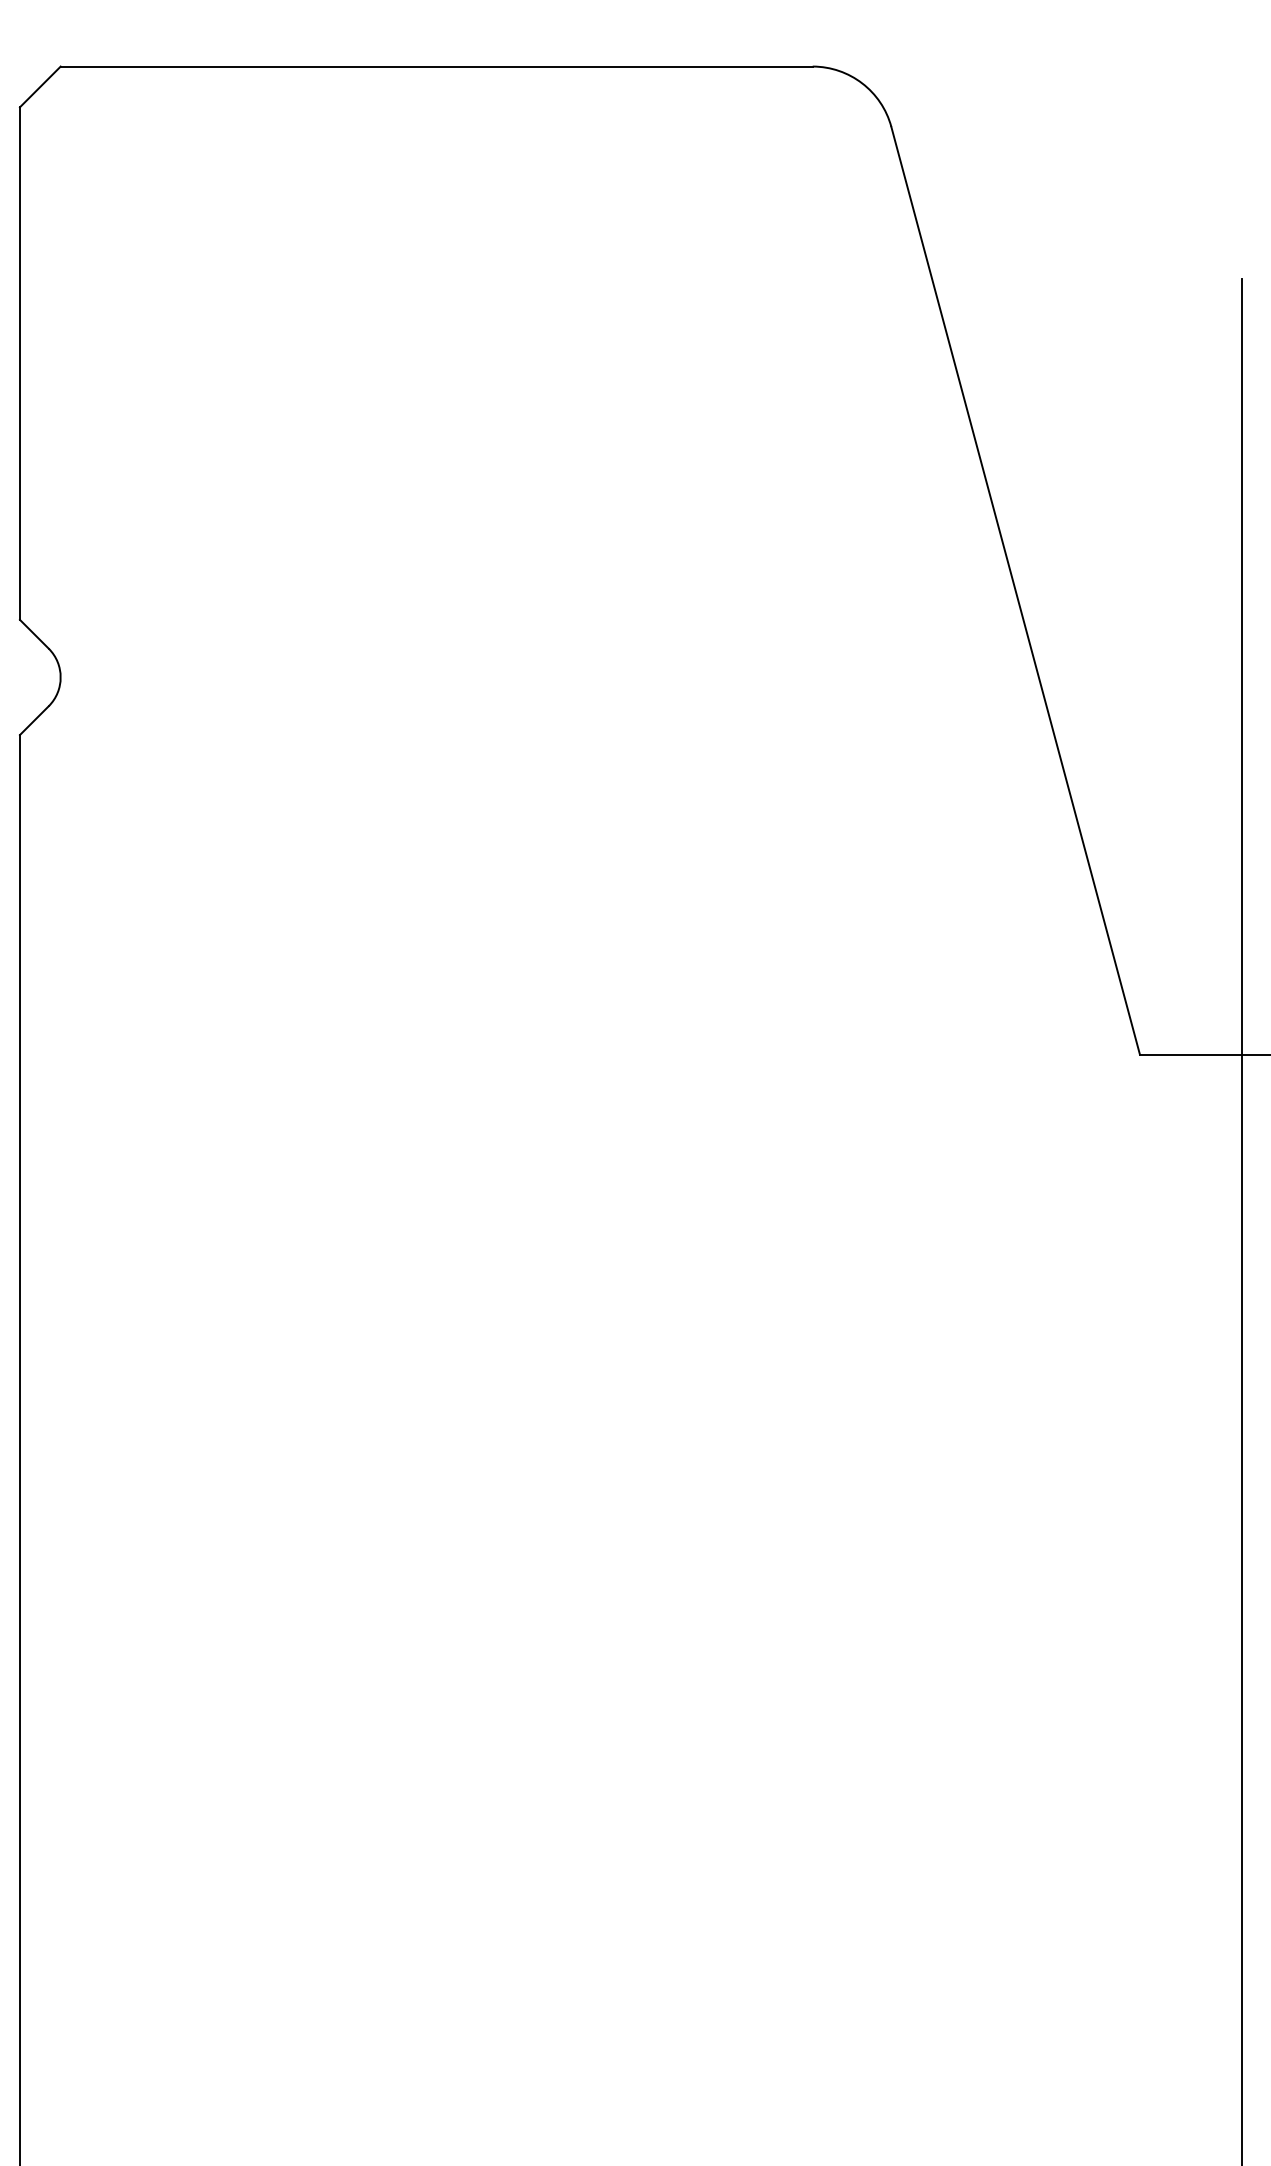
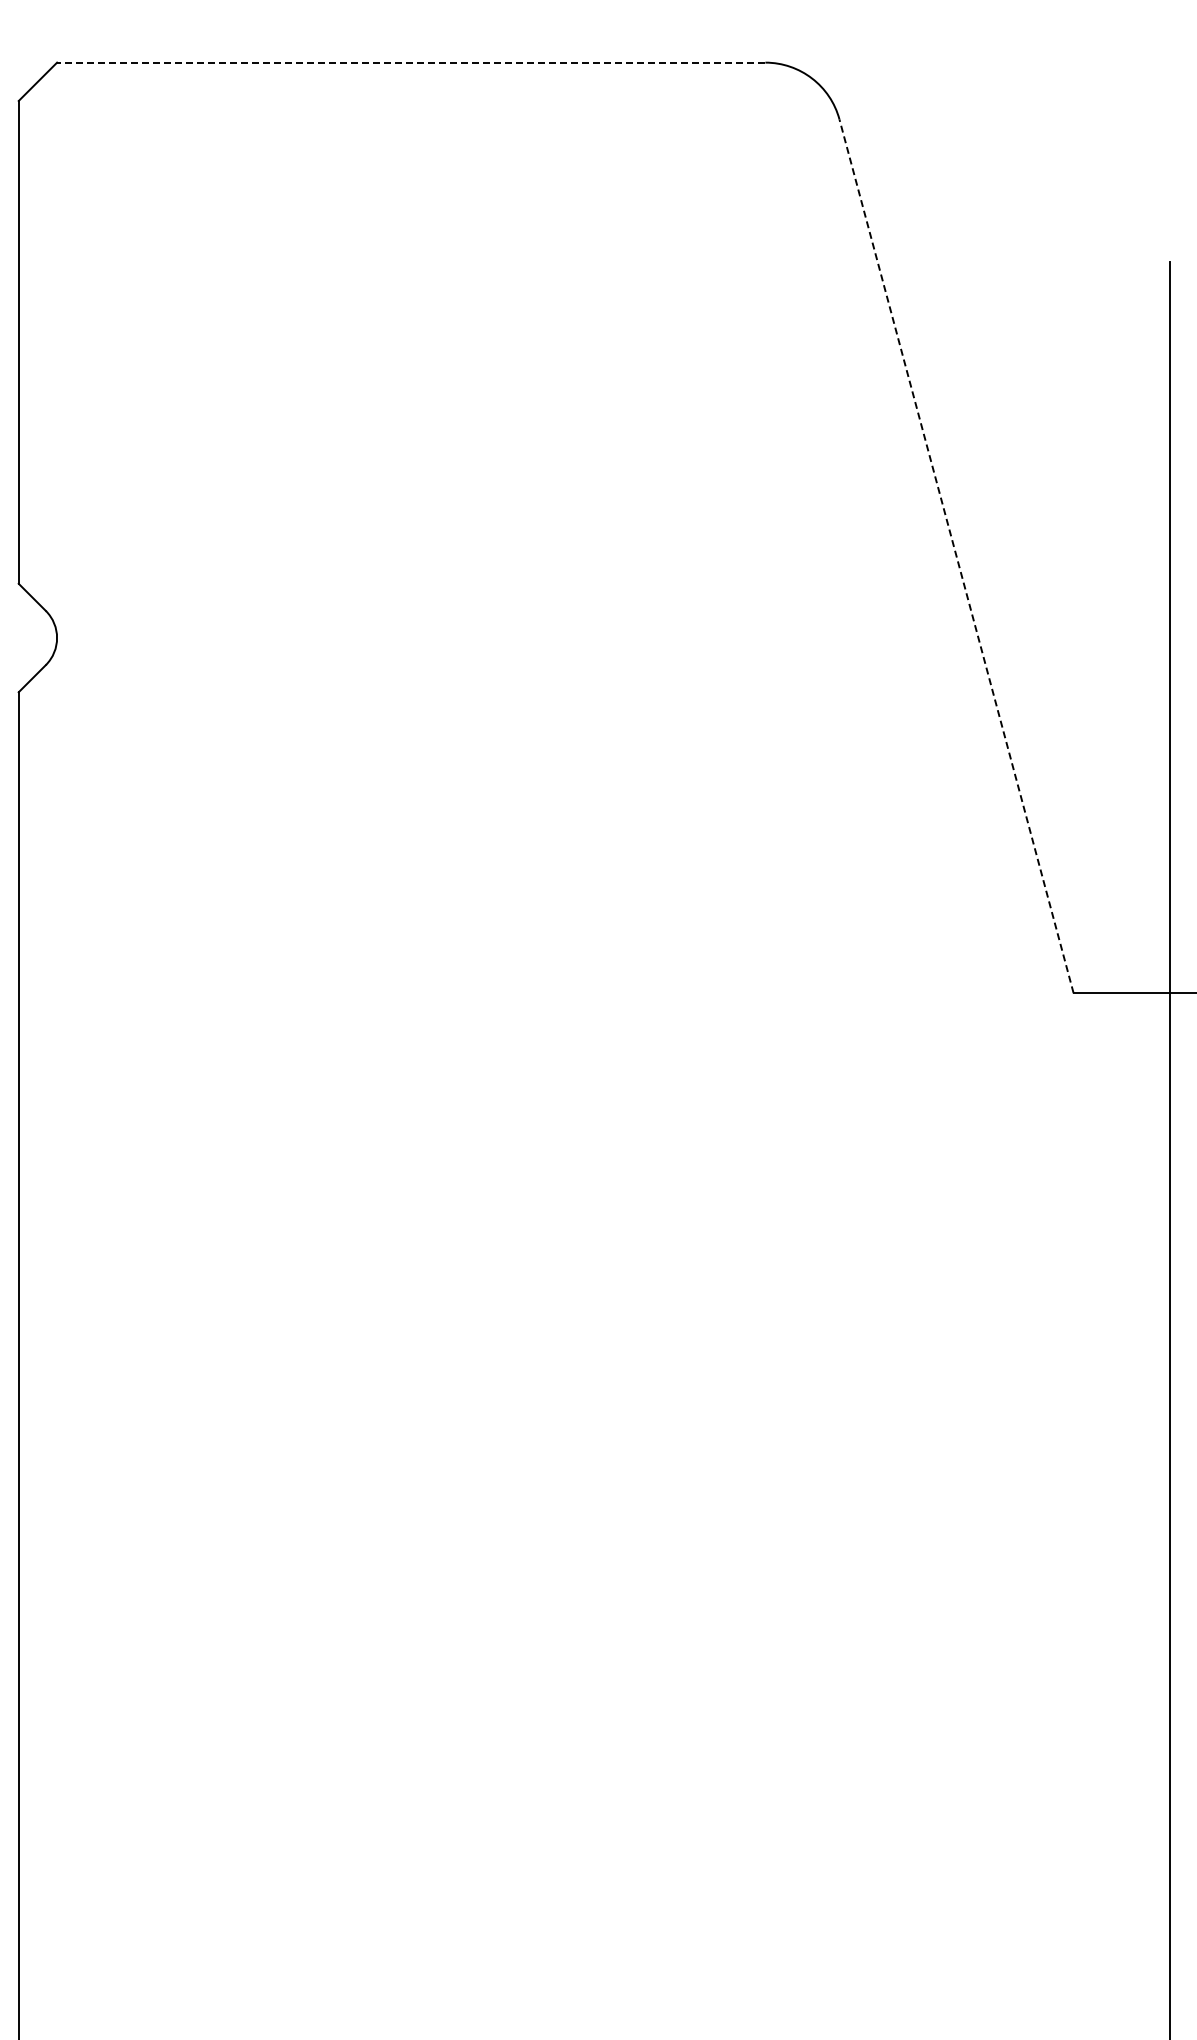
line: (435, 66) -> (410, 62), solid -> dashed
line: (1015, 589) -> (956, 555), solid -> dashed

